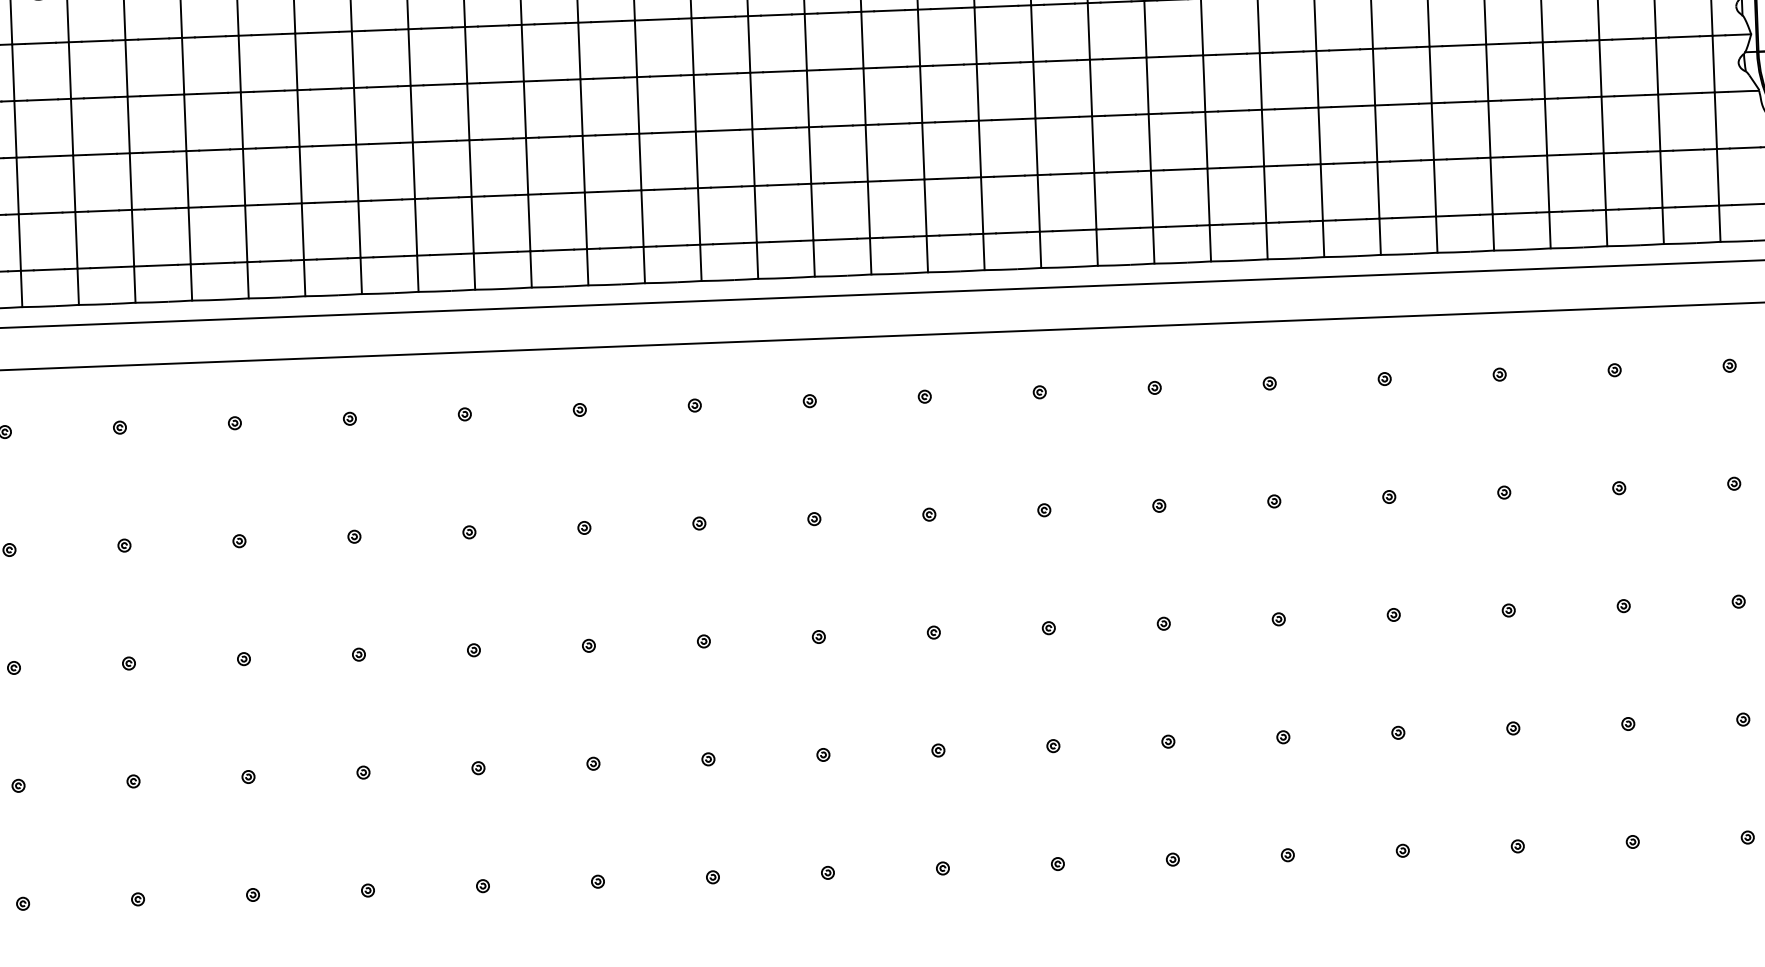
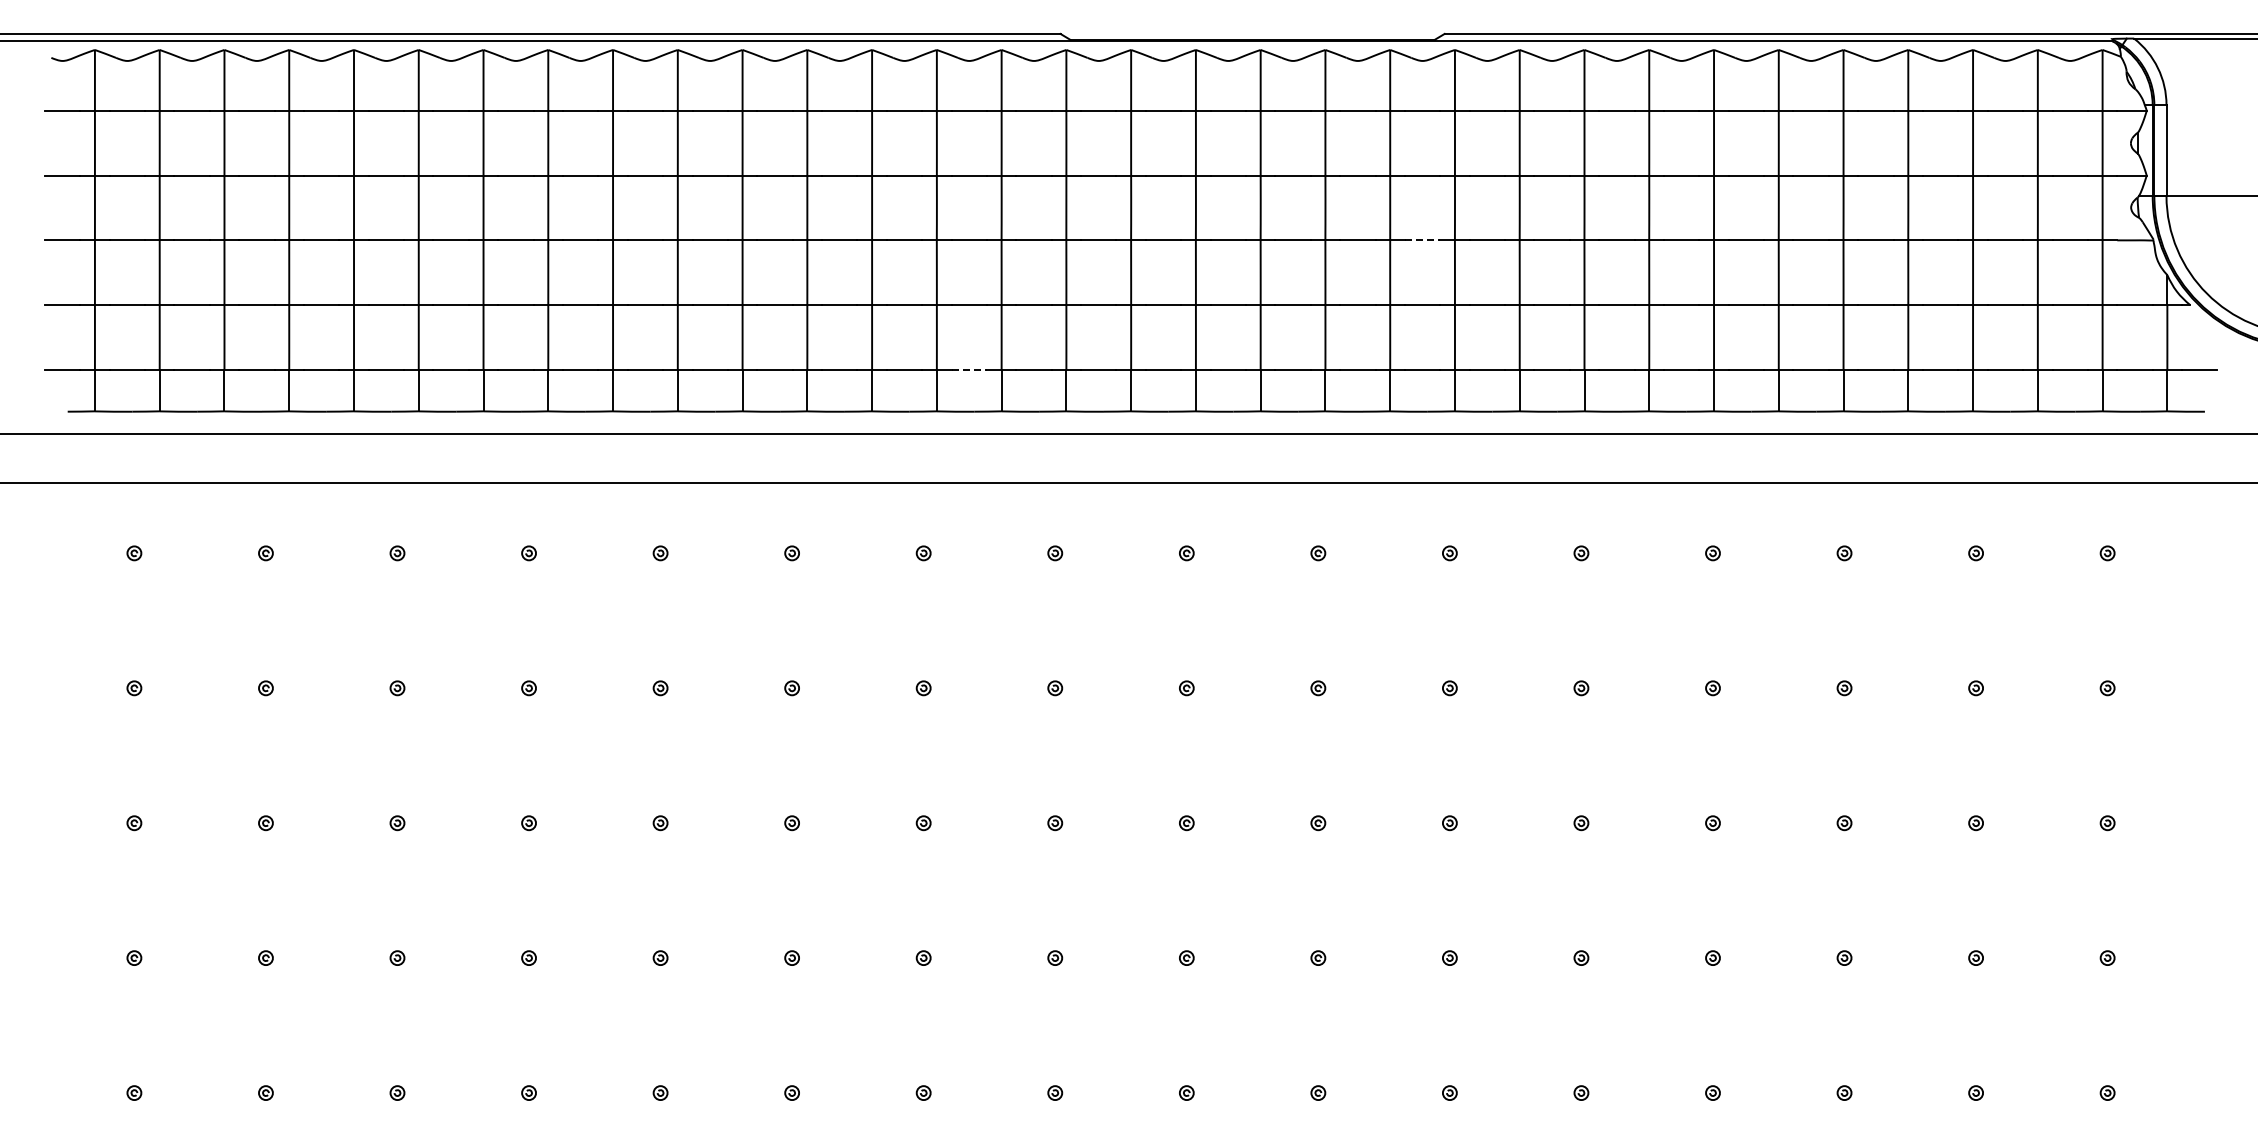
line: (1120, 115) -> (1422, 240), solid -> dashed
line: (728, 243) -> (969, 369), solid -> dashed

